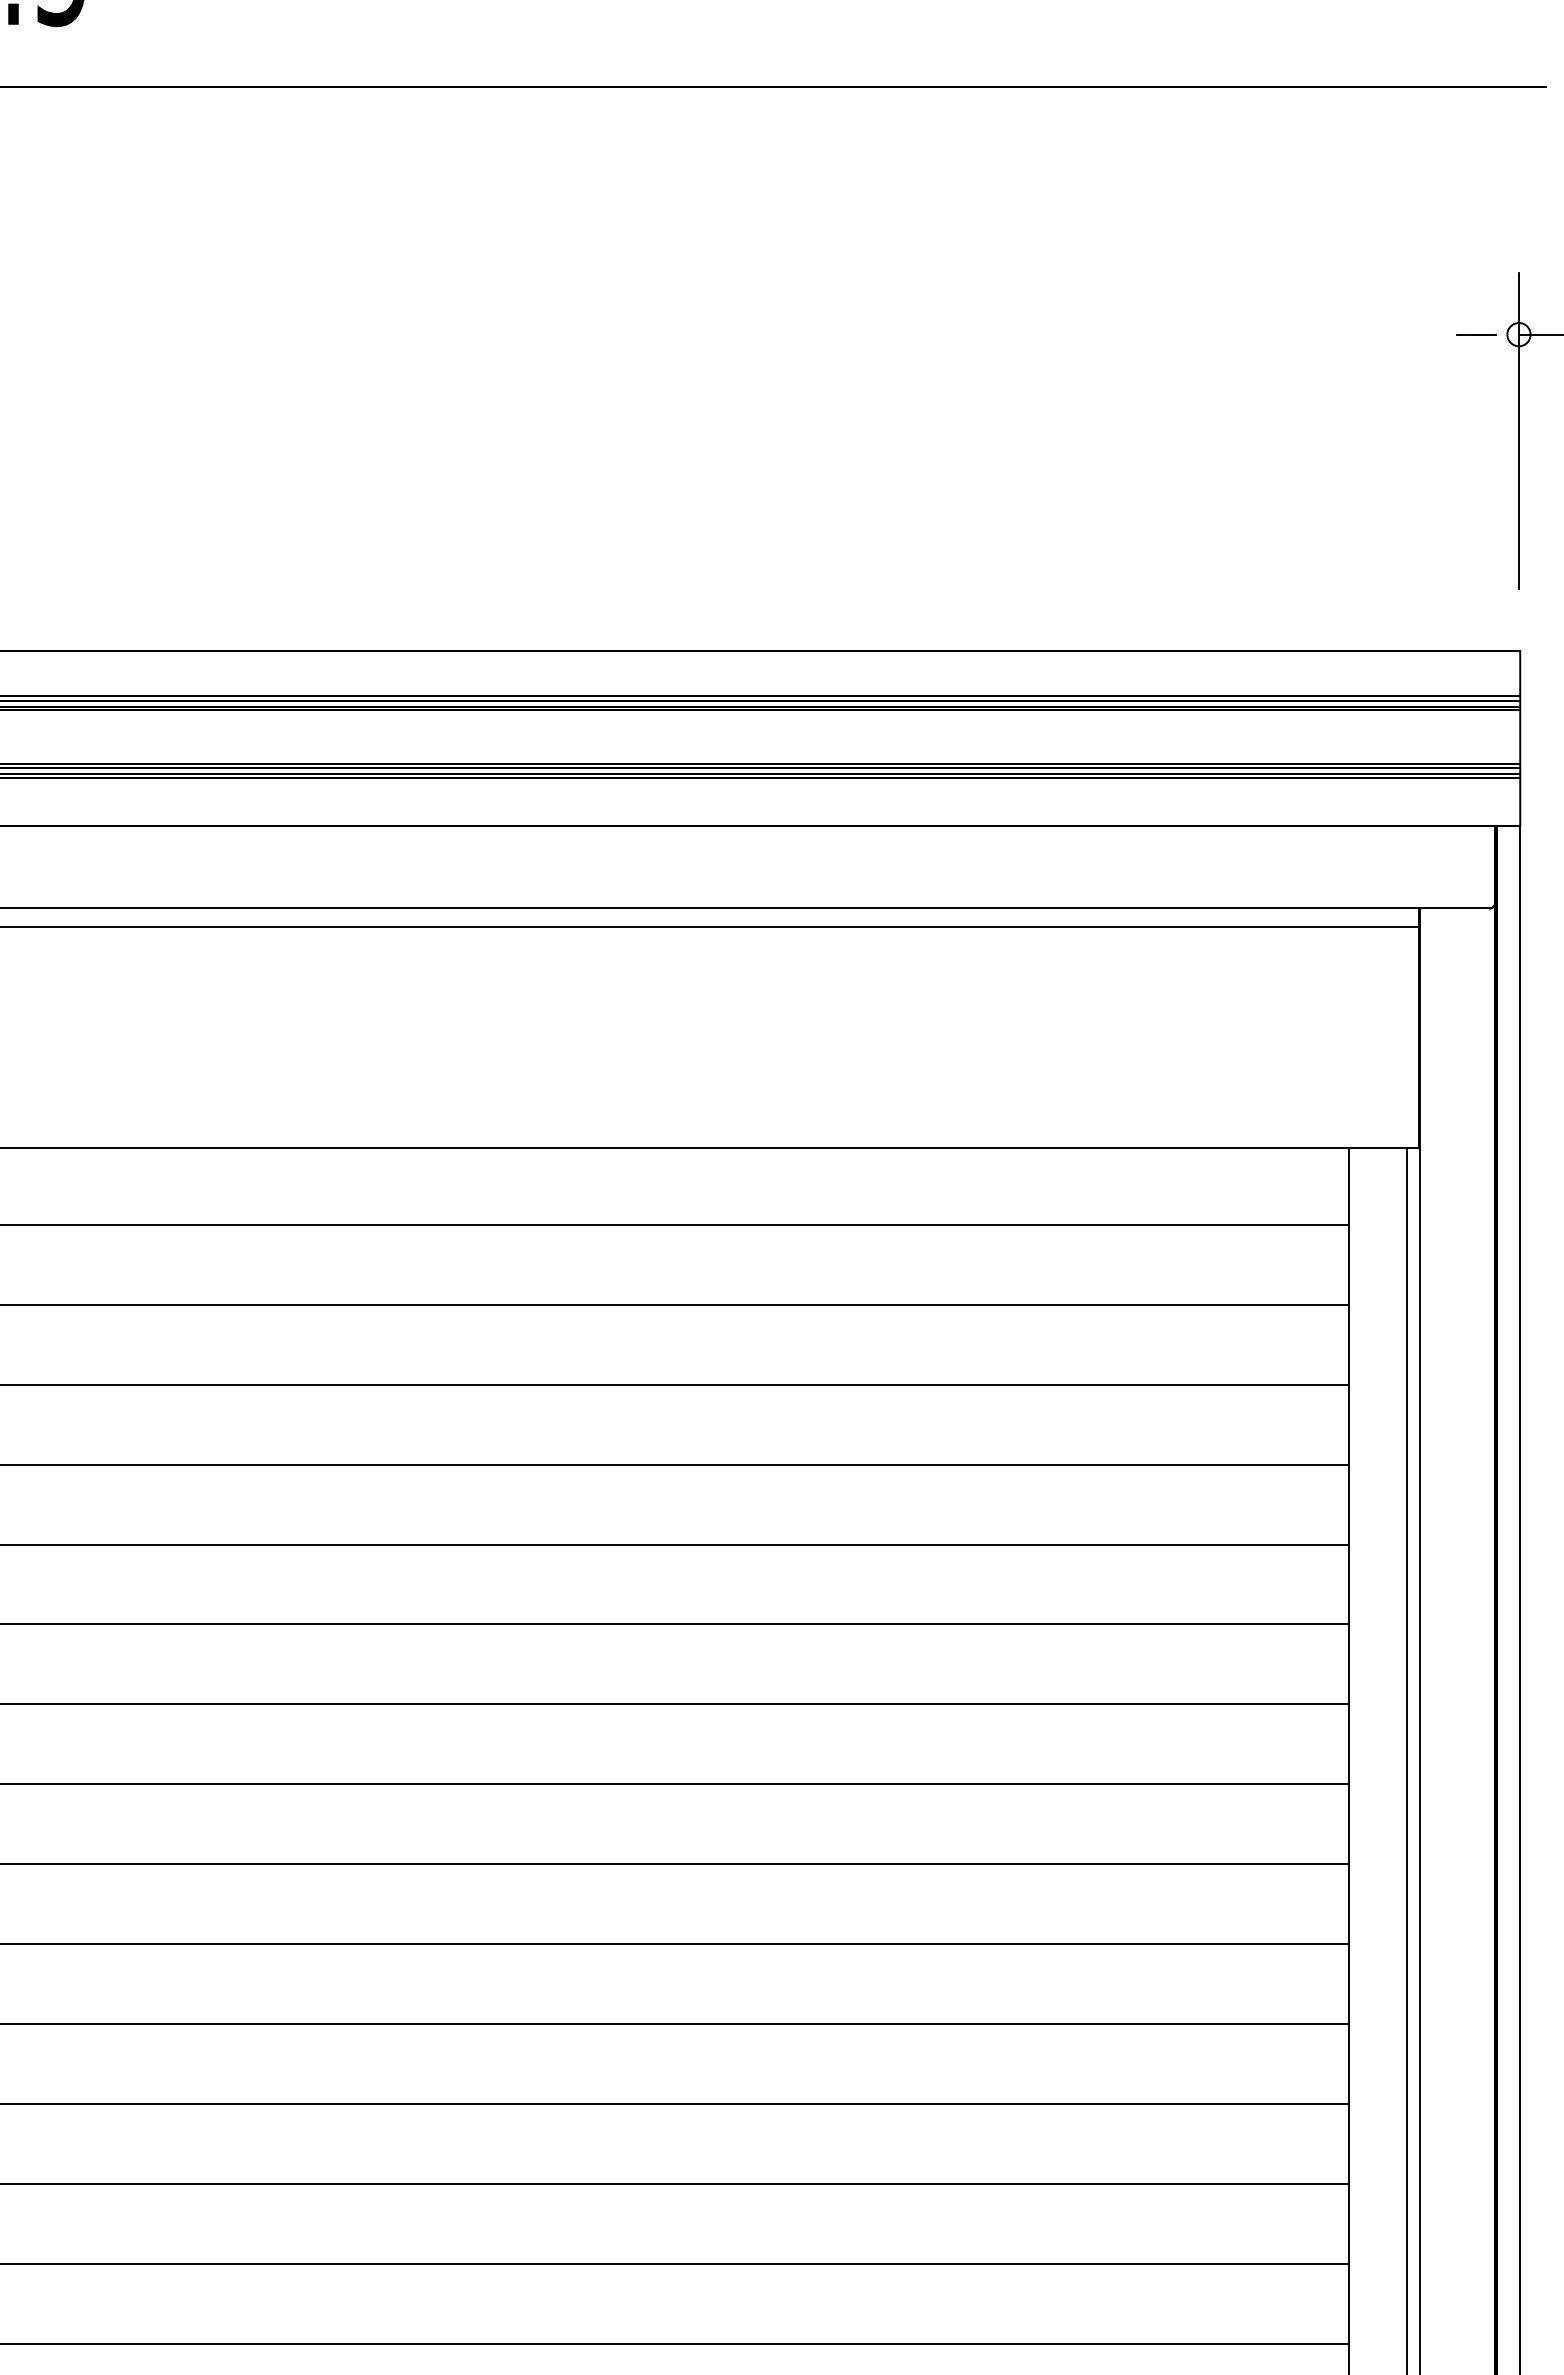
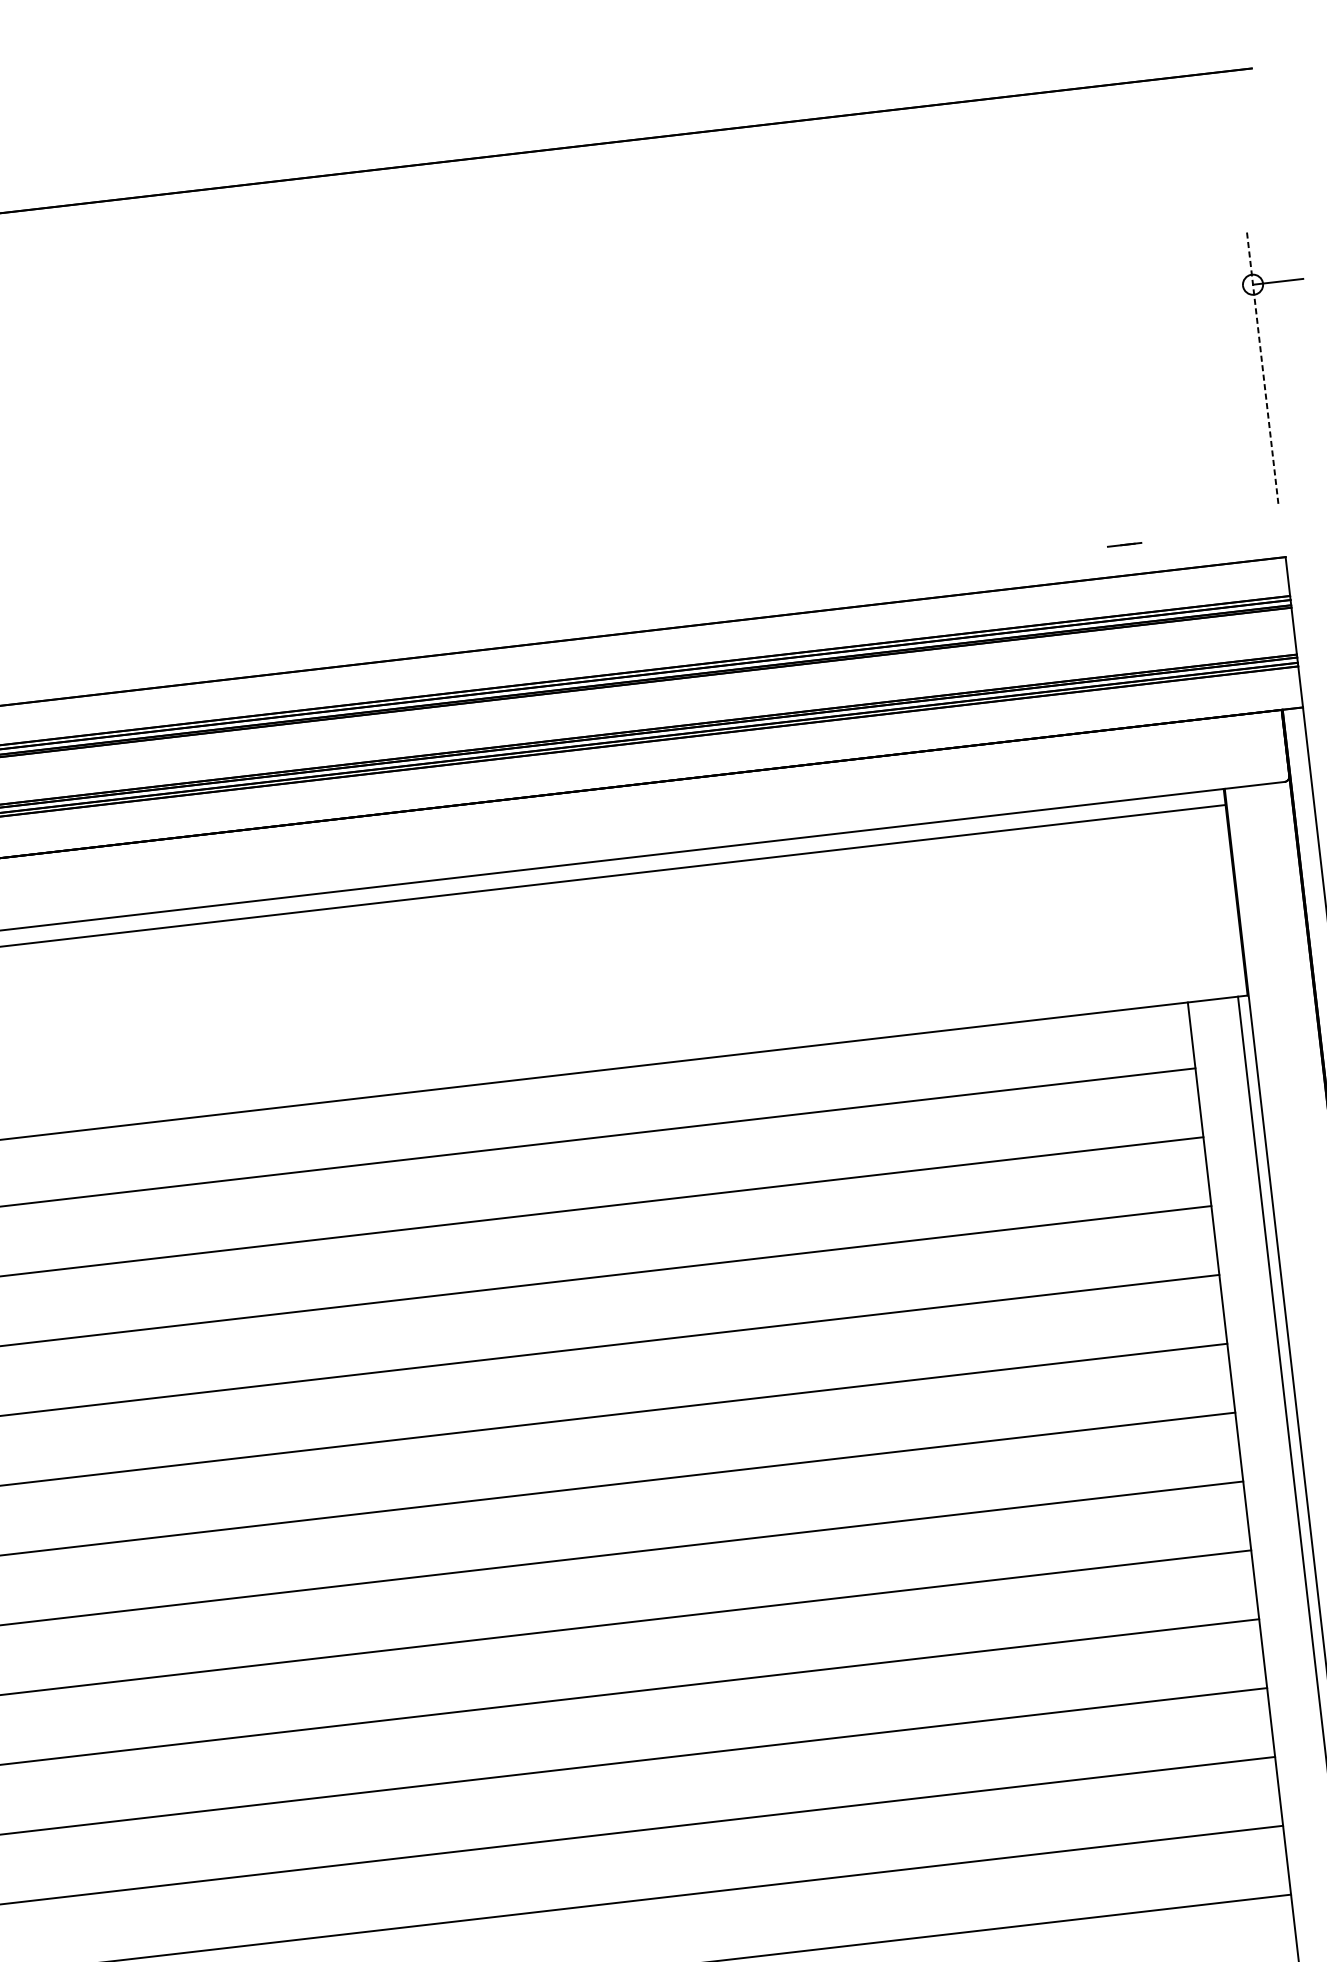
line: (1476, 334) -> (1124, 544), moved
line: (1518, 430) -> (1262, 367), solid -> dashed

